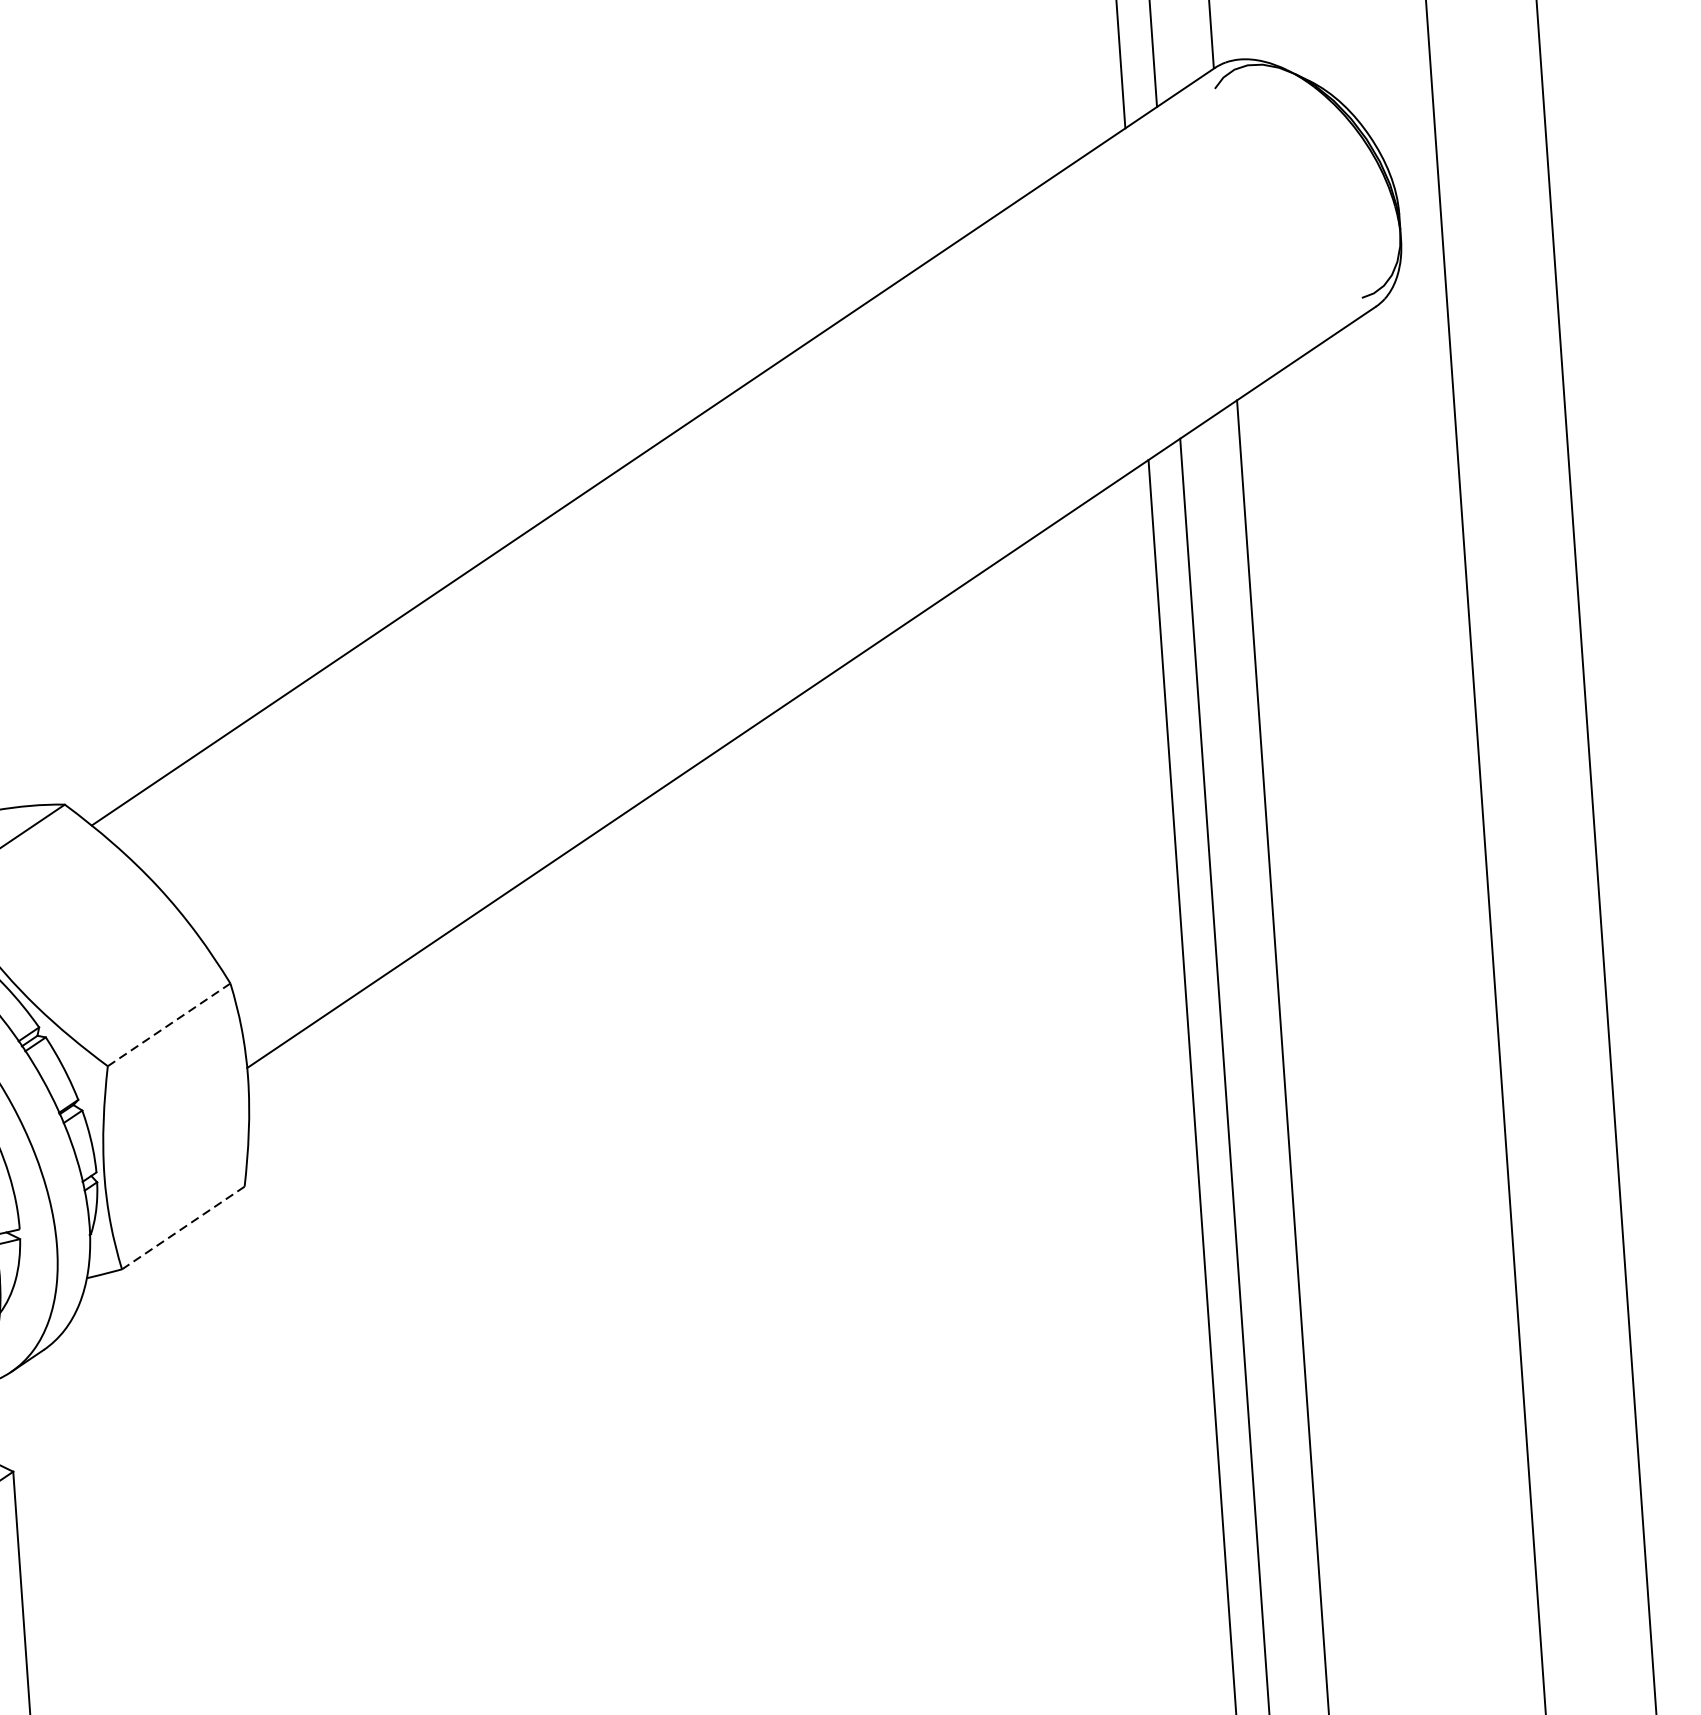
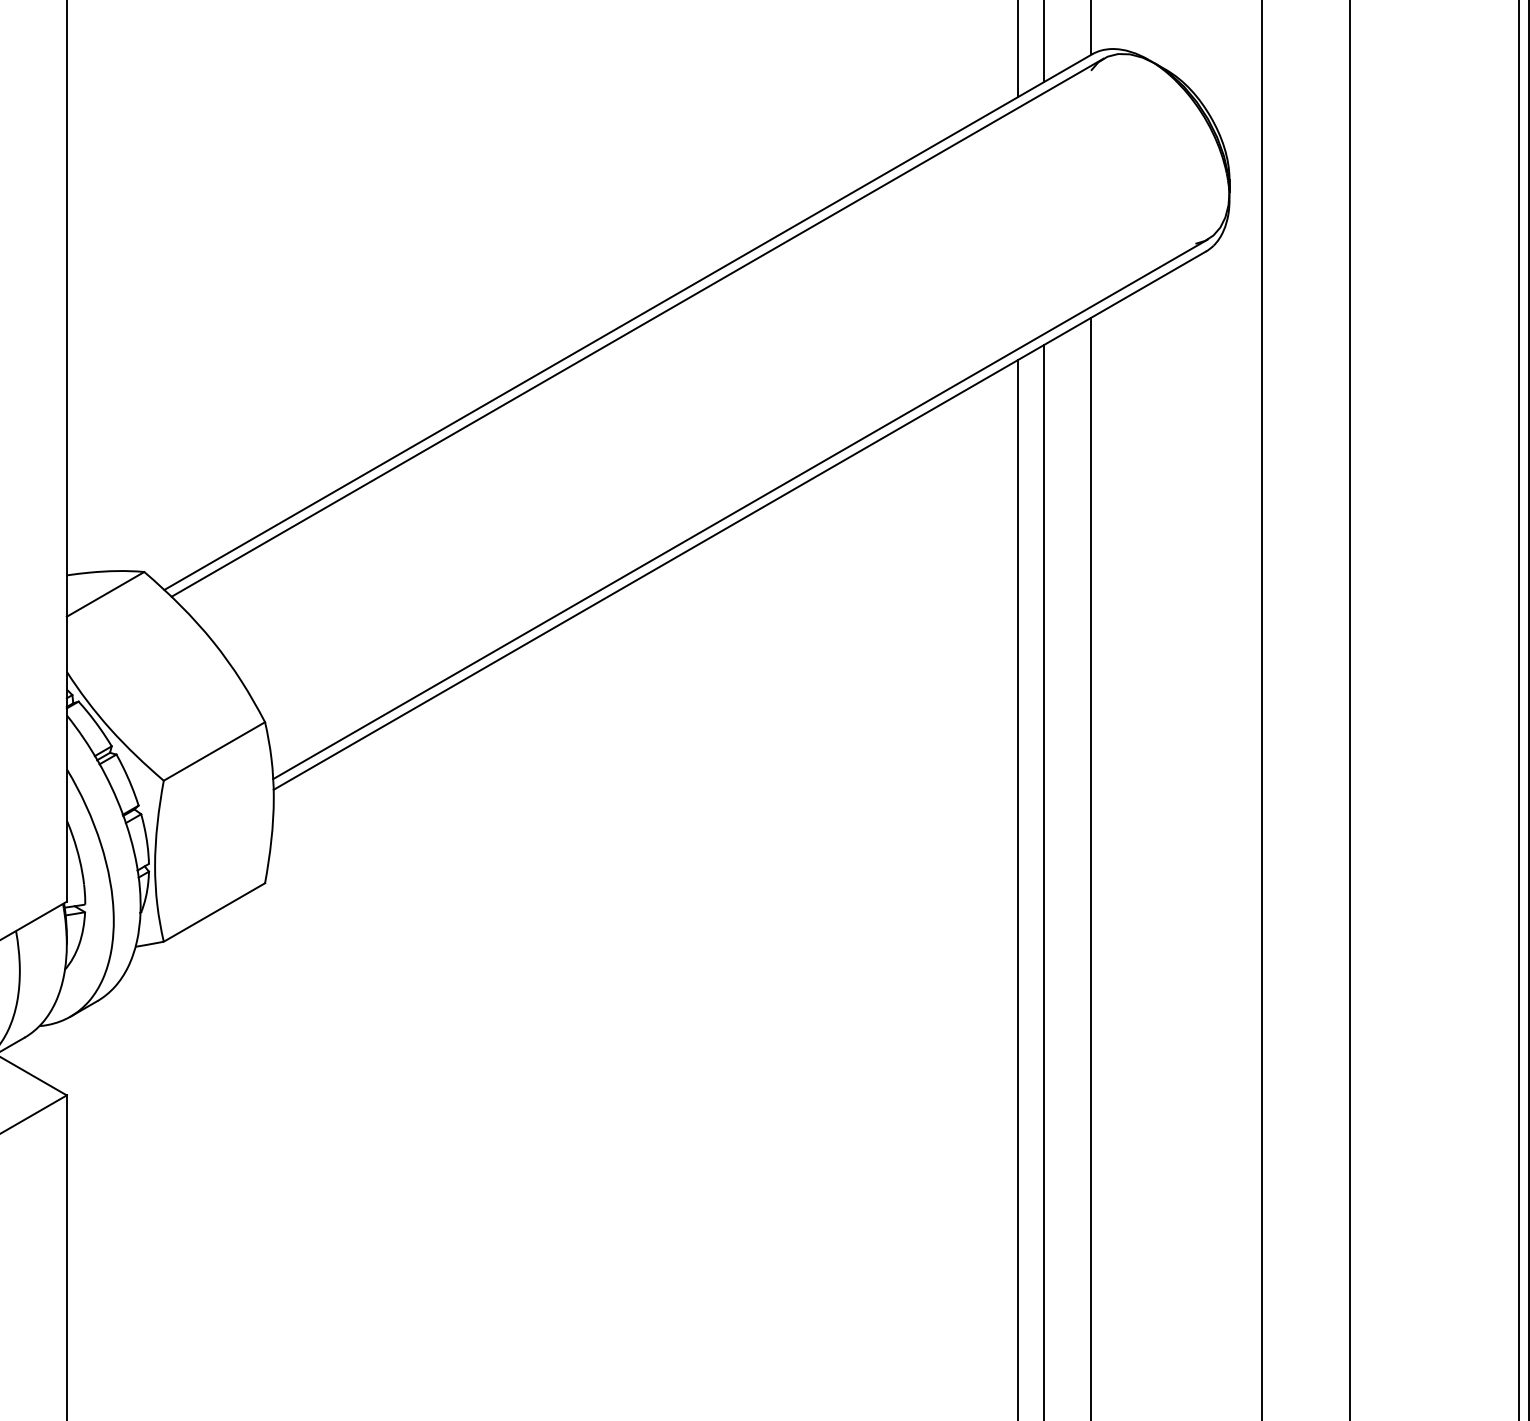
line: (665, 452) -> (637, 327), added
line: (811, 673) -> (740, 509), added
line: (169, 1024) -> (214, 751), dashed -> solid
line: (183, 1228) -> (214, 912), dashed -> solid

